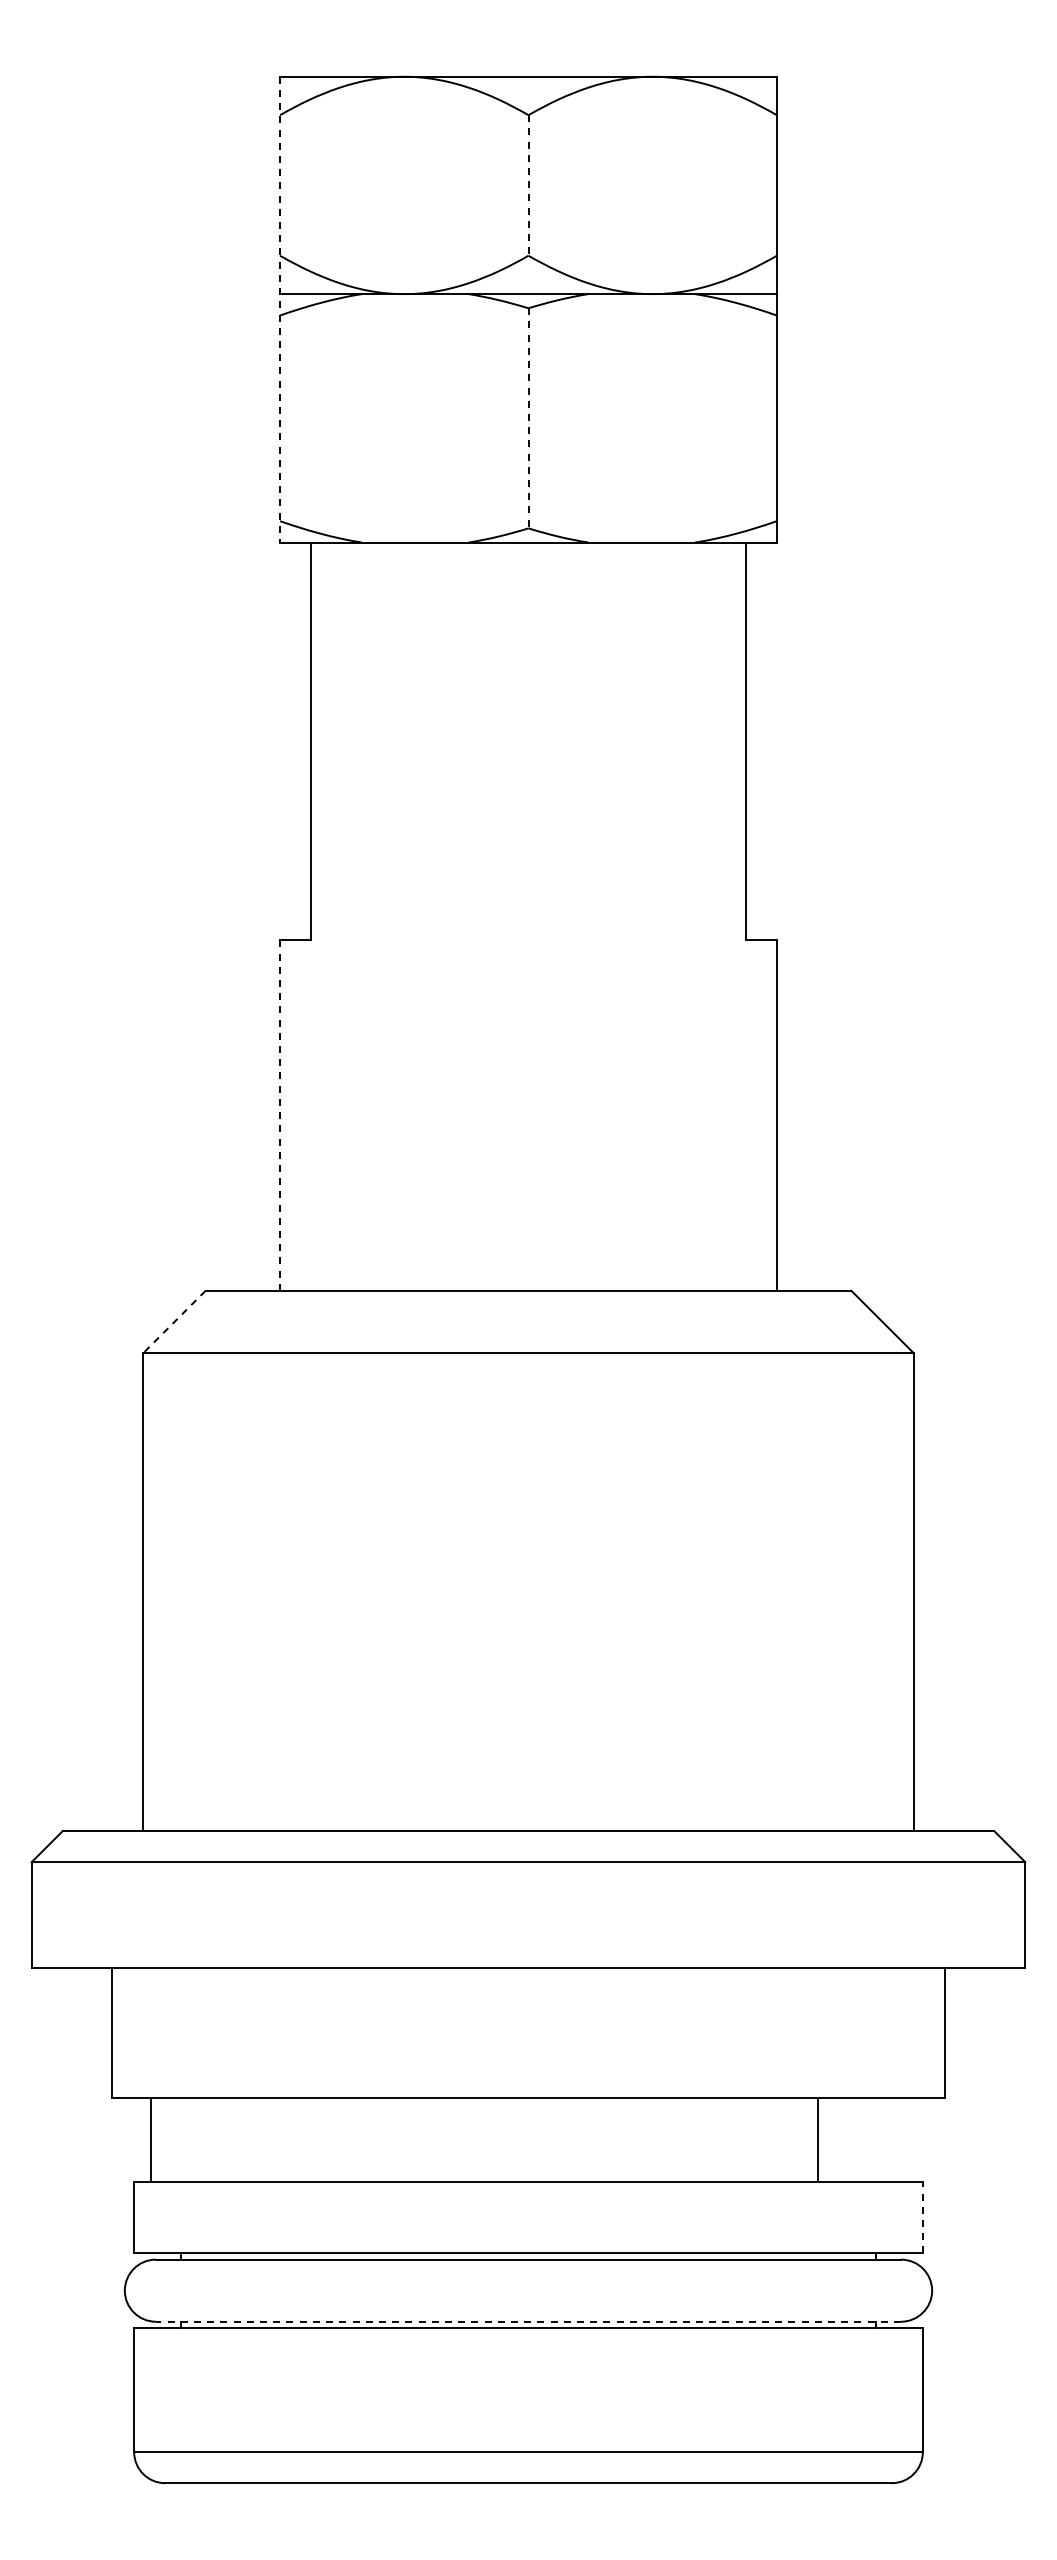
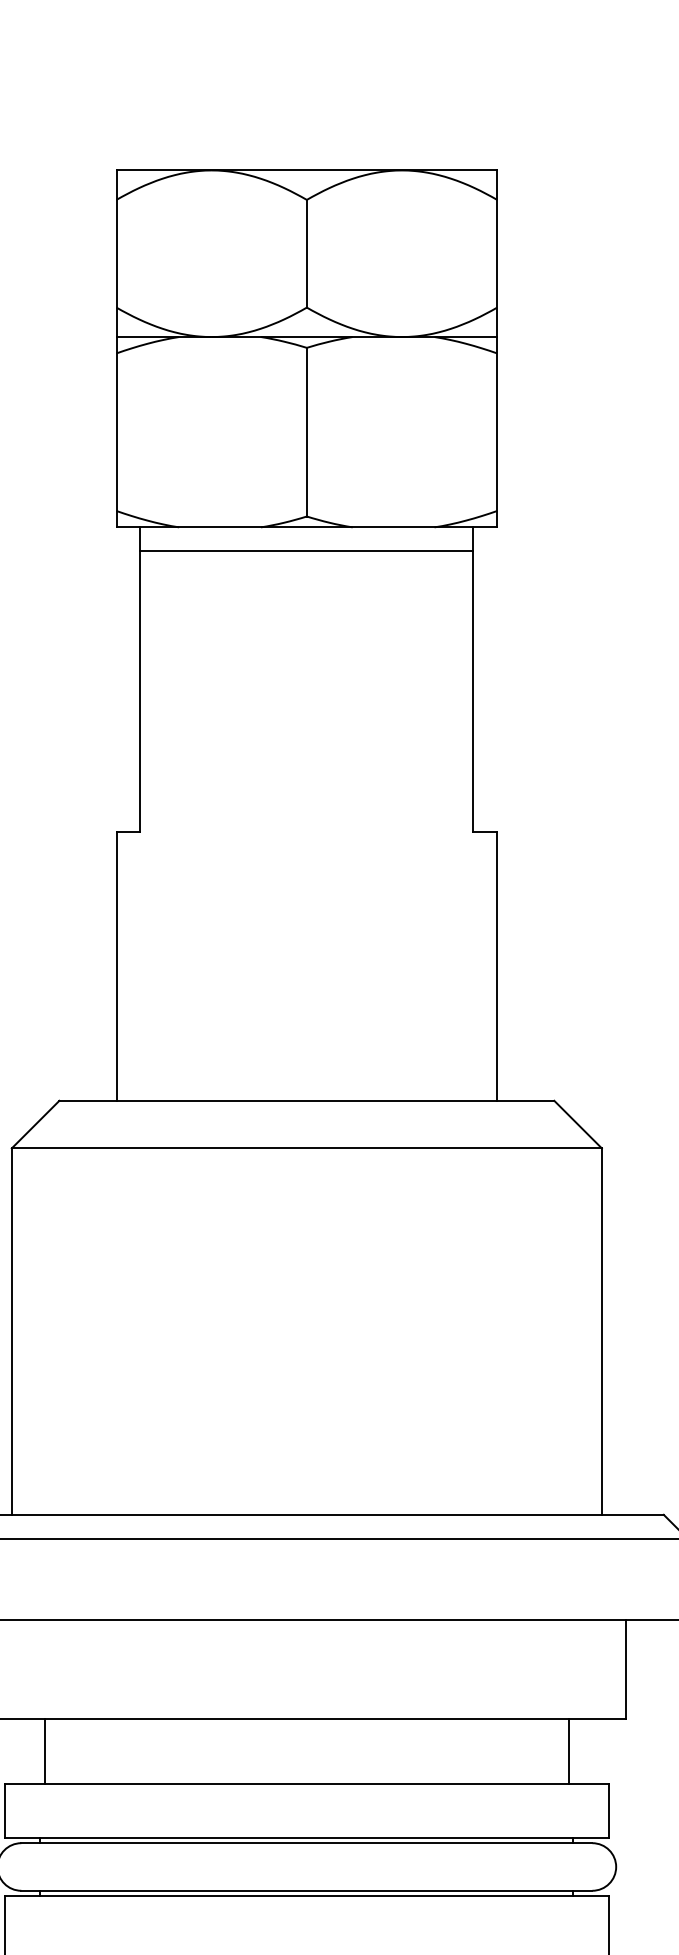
line: (528, 185) -> (306, 253), dashed -> solid
line: (280, 309) -> (116, 348), dashed -> solid
line: (528, 418) -> (306, 432), dashed -> solid
line: (528, 573) -> (306, 551), added
line: (280, 1114) -> (116, 965), dashed -> solid
line: (174, 1321) -> (35, 1124), dashed -> solid
line: (150, 2140) -> (44, 1751), moved
line: (818, 2140) -> (568, 1751), moved
line: (922, 2217) -> (608, 1810), dashed -> solid
line: (528, 2321) -> (306, 1890), dashed -> solid

